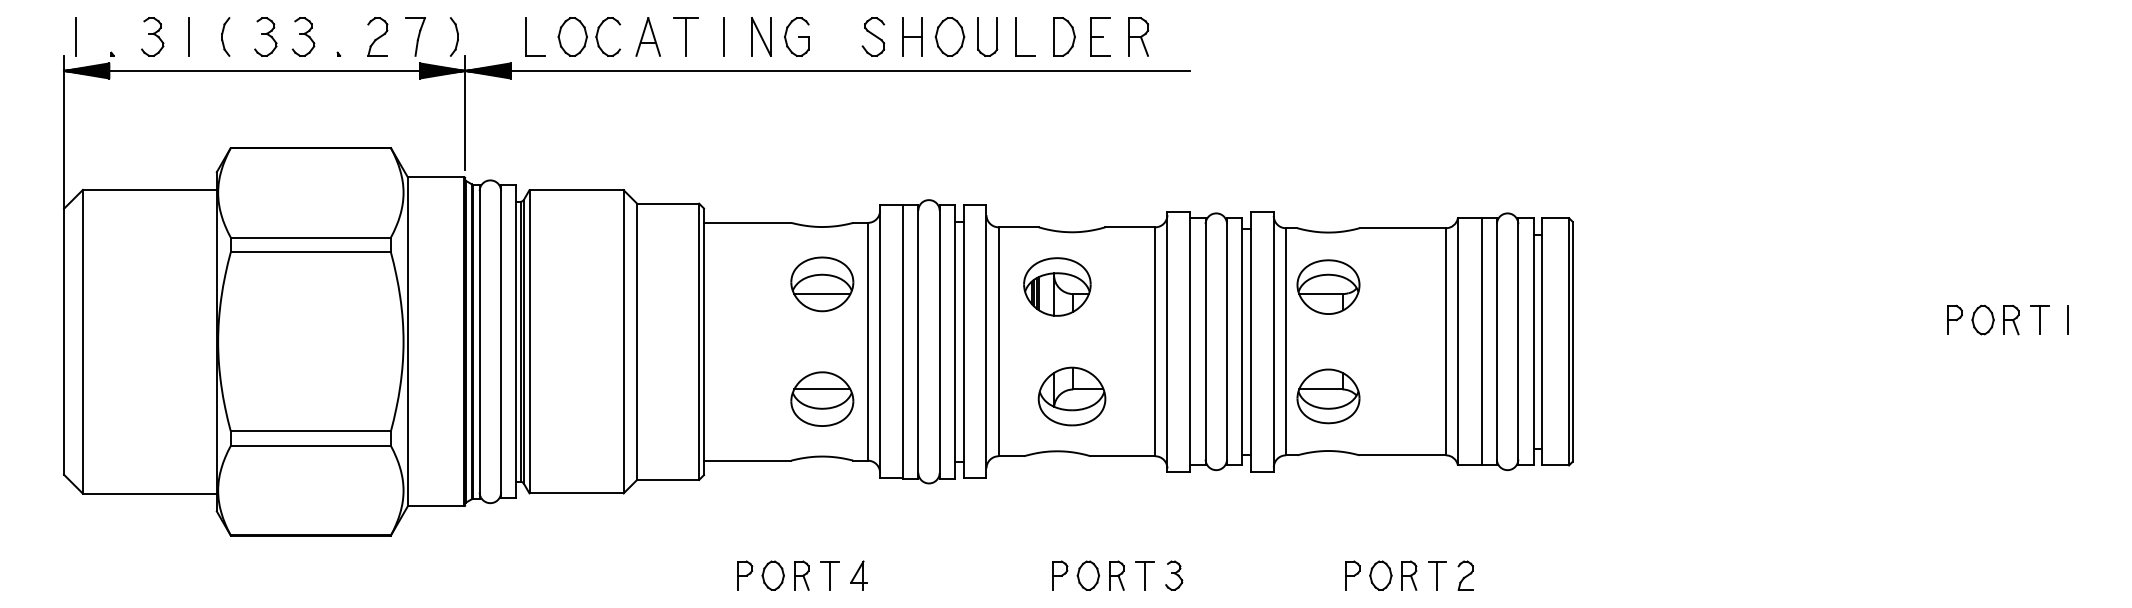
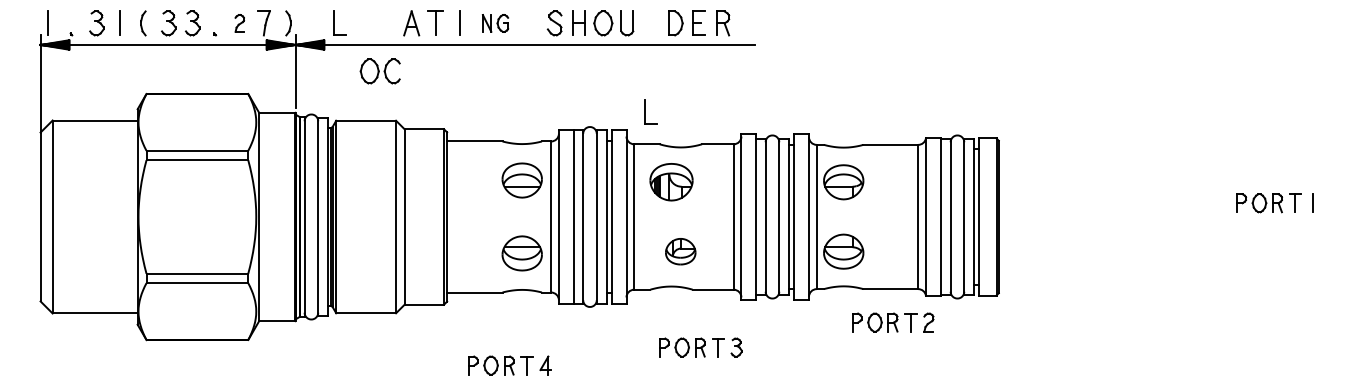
part: (1024, 35) -> (650, 111), moved
part: (377, 37) -> (239, 23), size x0.7
part: (588, 37) -> (379, 71), moved
part: (780, 37) -> (495, 23), size x0.7
part: (1071, 396) -> (680, 251), size x0.7
part: (1117, 575) -> (700, 347), moved
part: (1410, 575) -> (893, 322), moved

